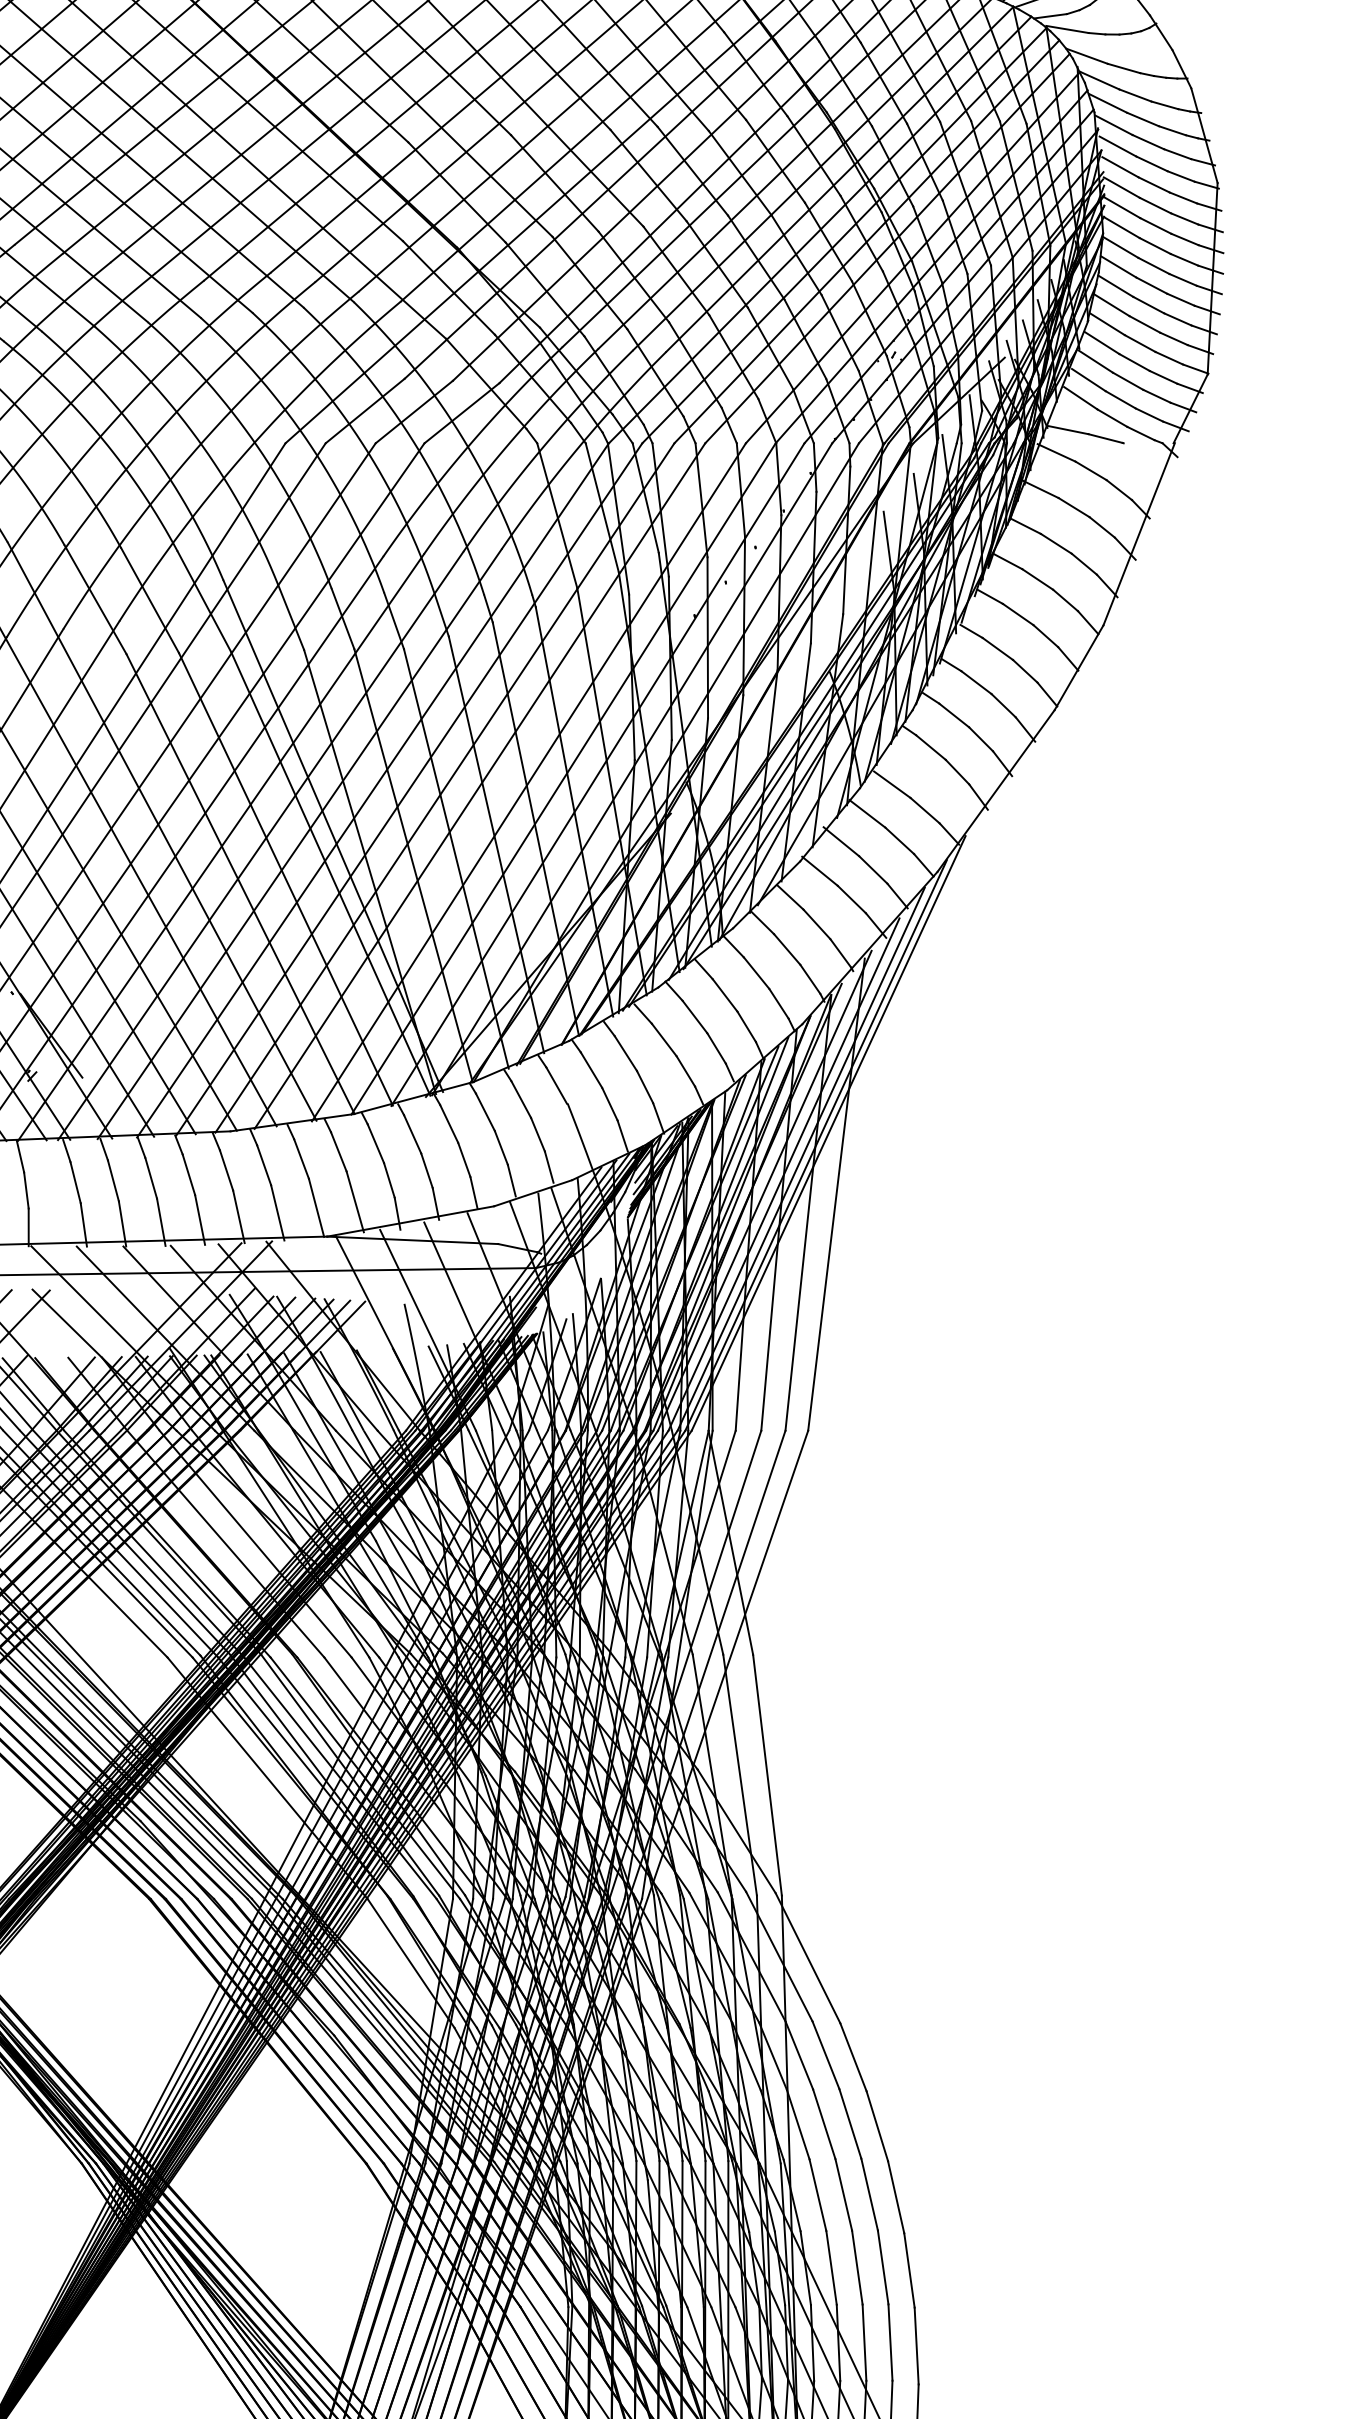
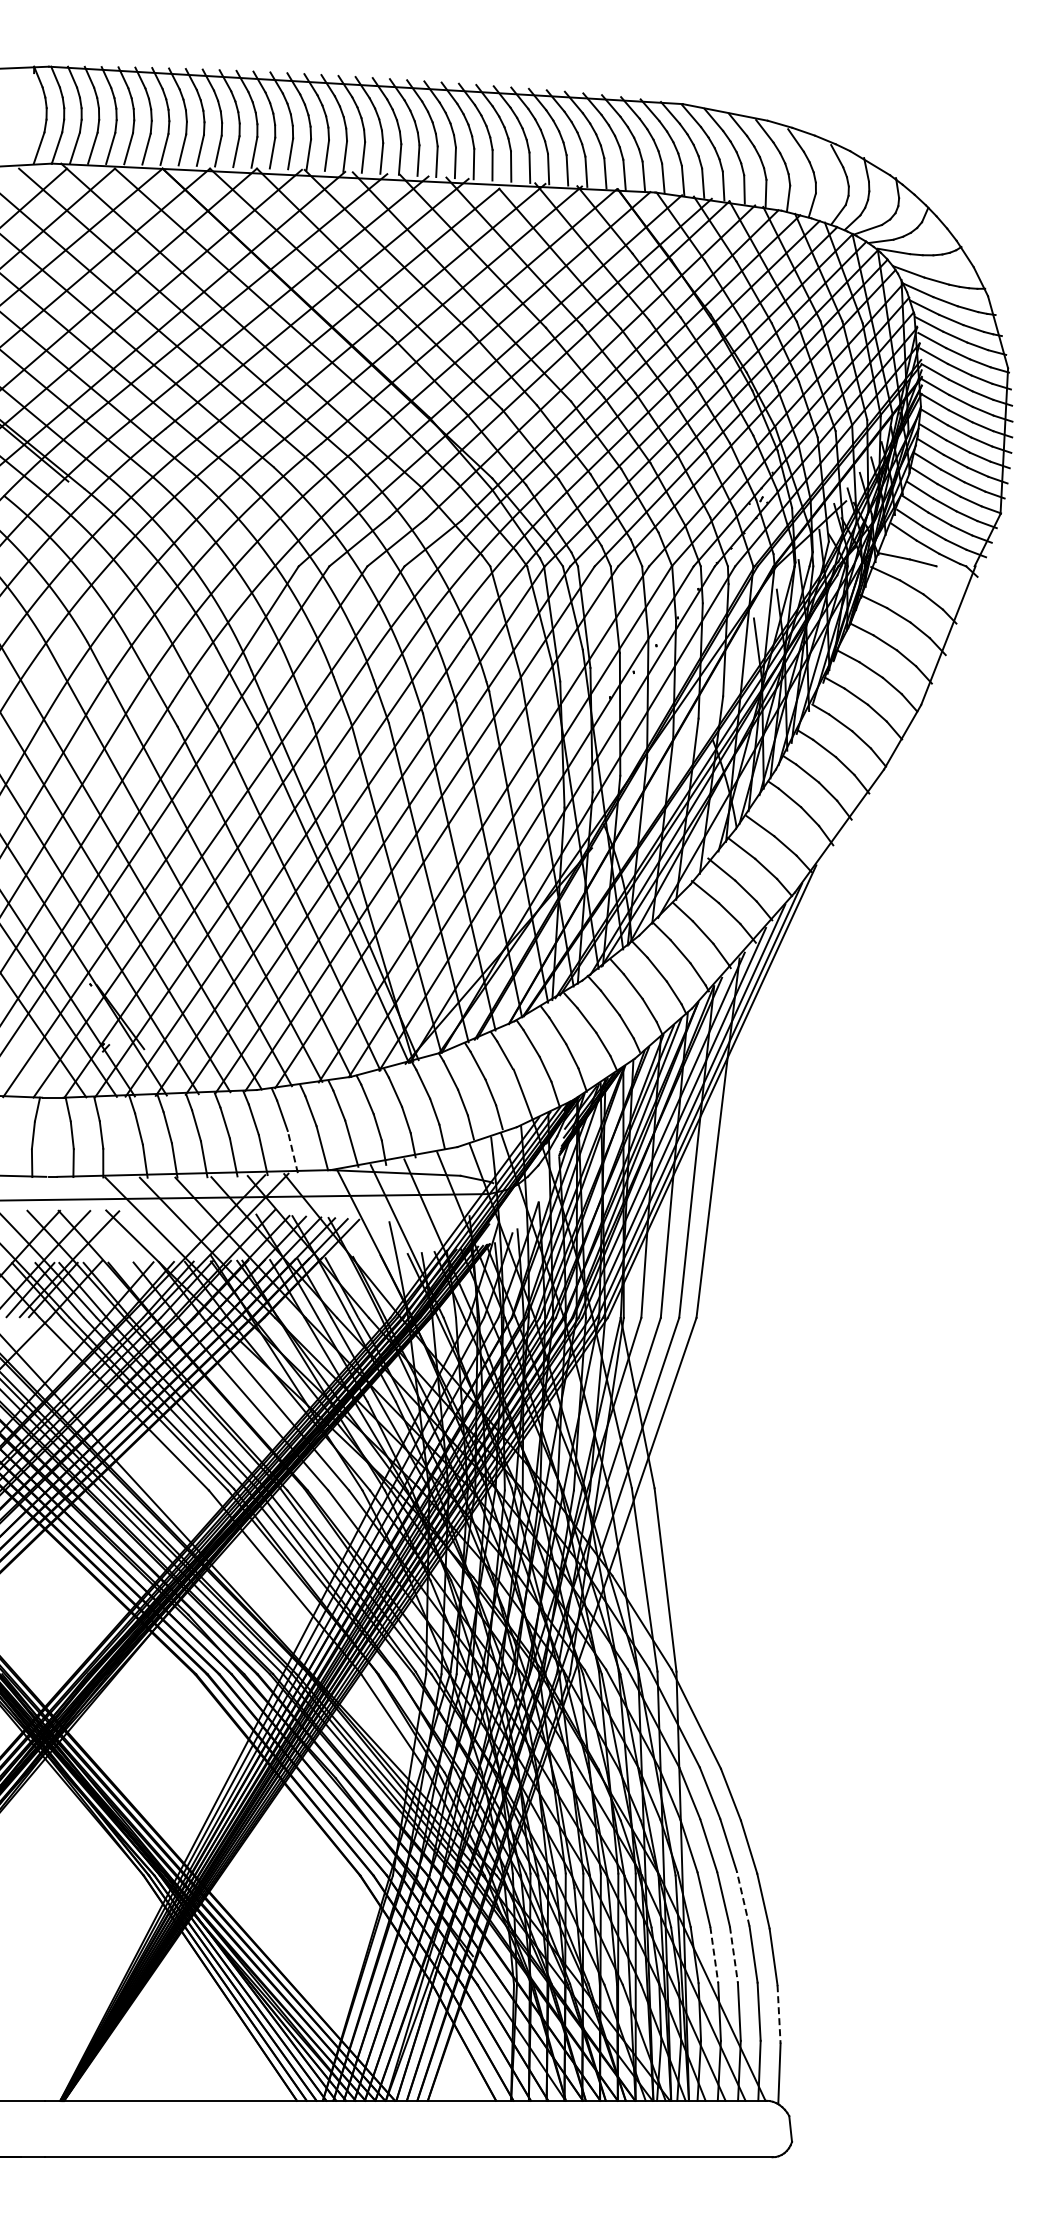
line: (277, 1213) -> (292, 1152), solid -> dashed
line: (869, 2193) -> (743, 1898), solid -> dashed
line: (831, 2268) -> (714, 1955), solid -> dashed
line: (856, 2268) -> (733, 1955), solid -> dashed
line: (917, 2346) -> (779, 2014), solid -> dashed

